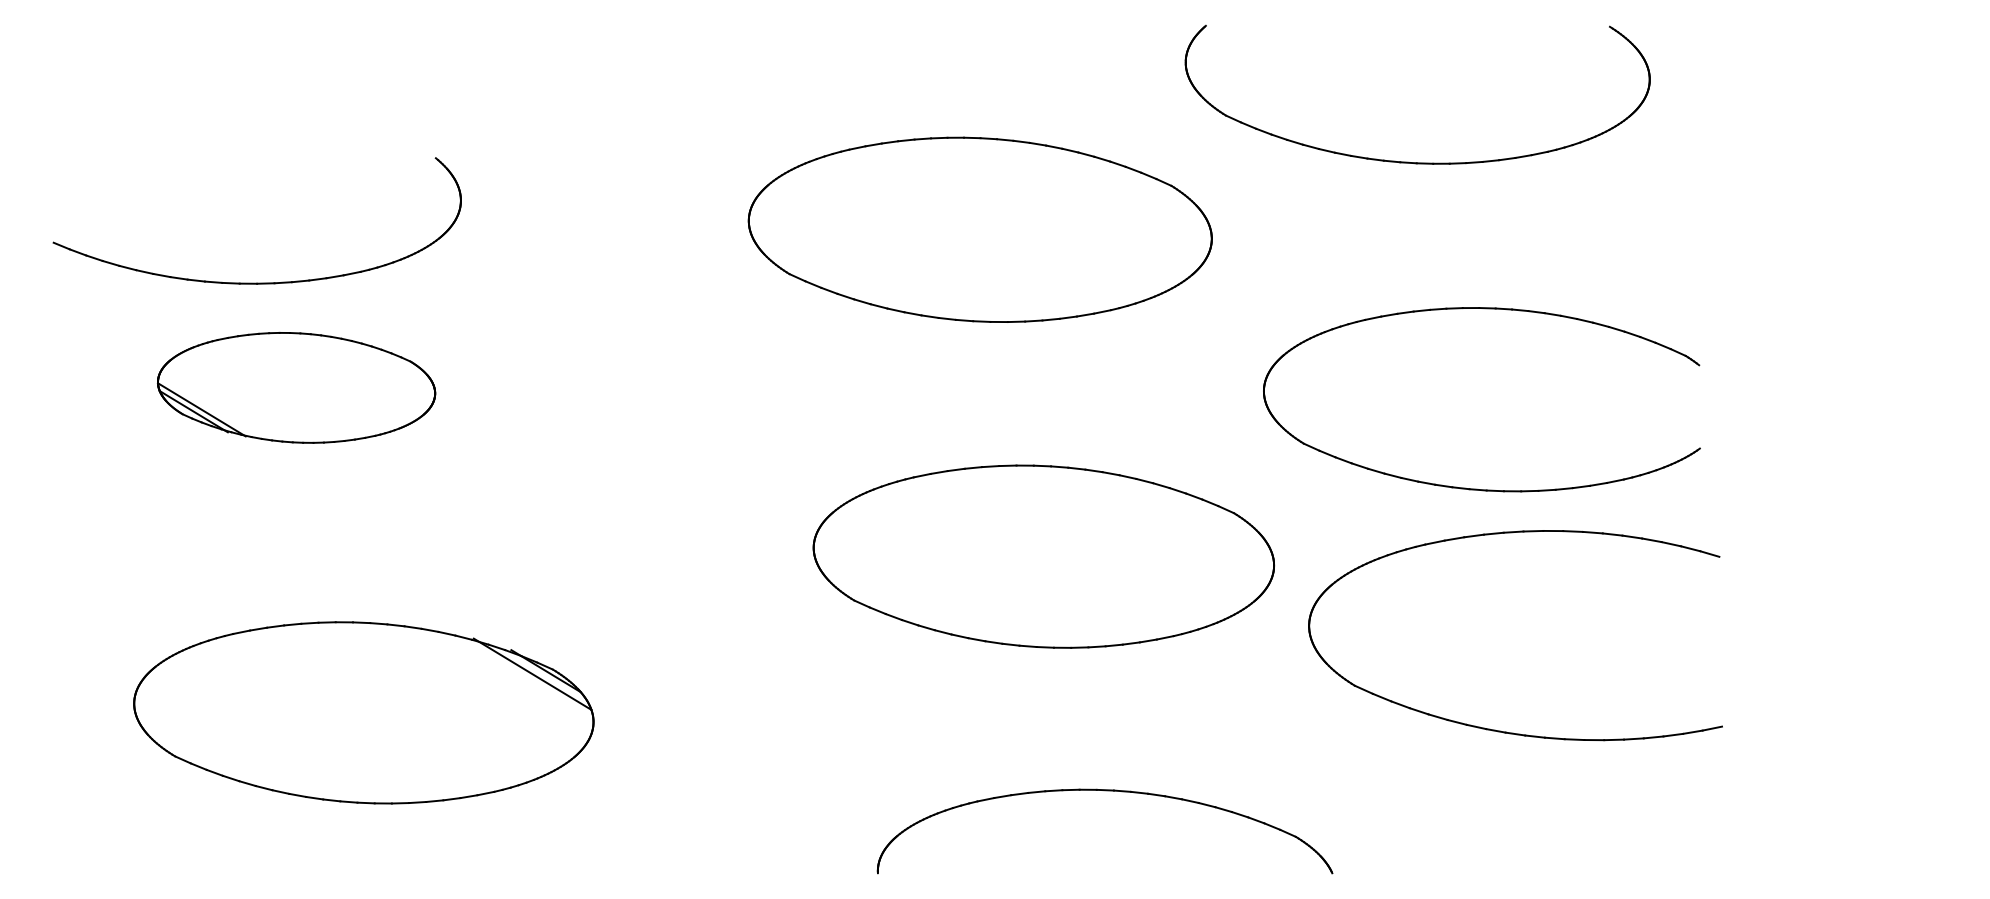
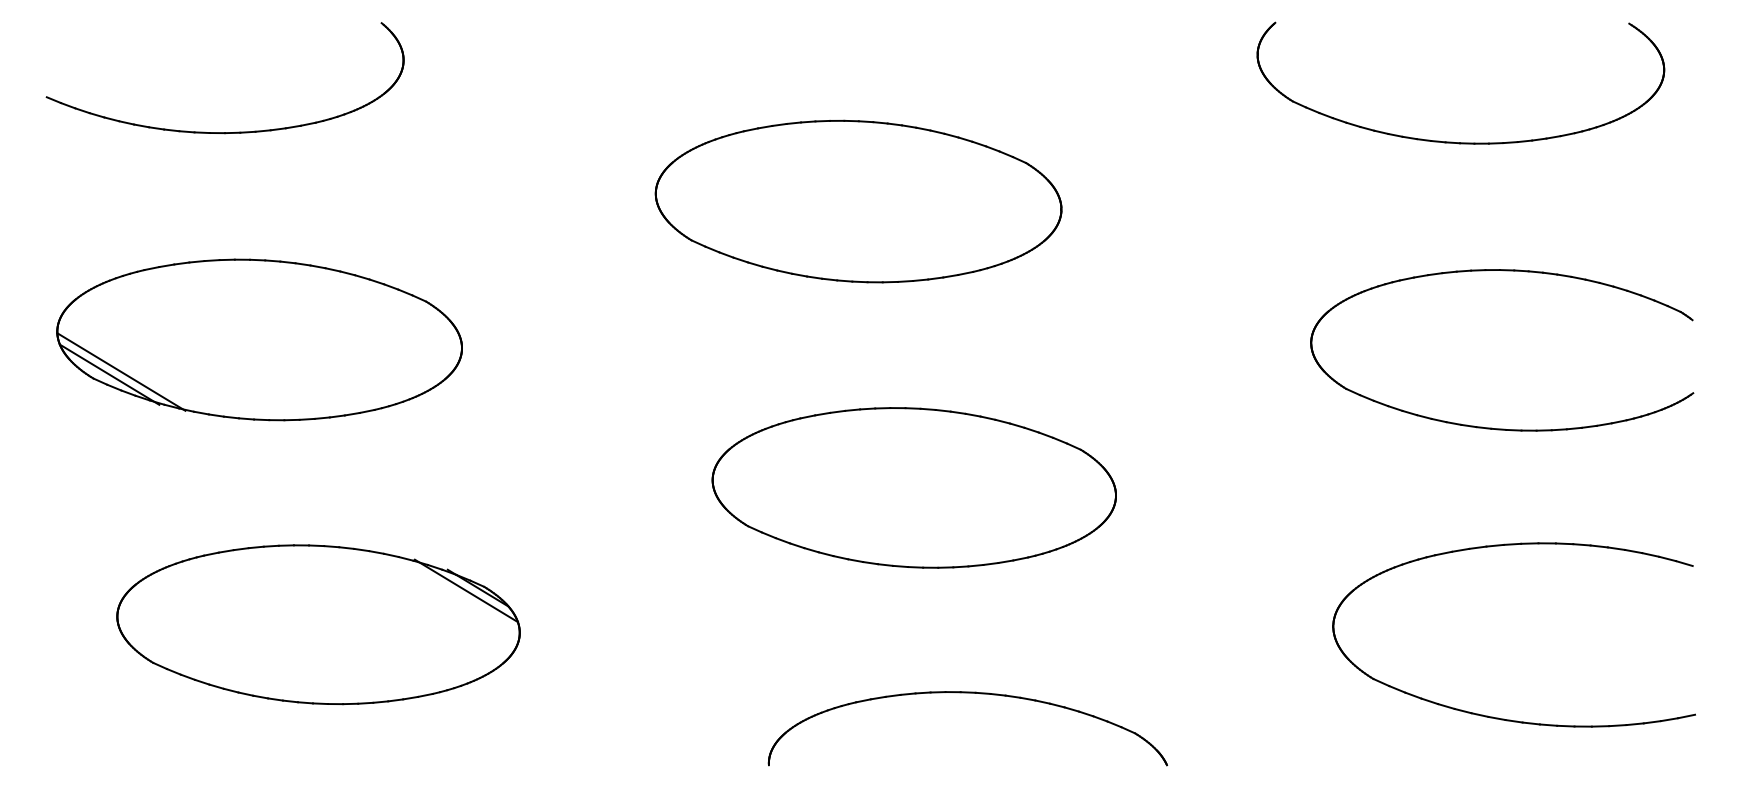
part: (1408, 161) -> (1452, 141), moved
part: (256, 282) -> (224, 132), moved
part: (296, 387) -> (259, 339), size x1.67
part: (1477, 488) -> (1498, 428), moved
part: (1495, 729) -> (1496, 717), moved

